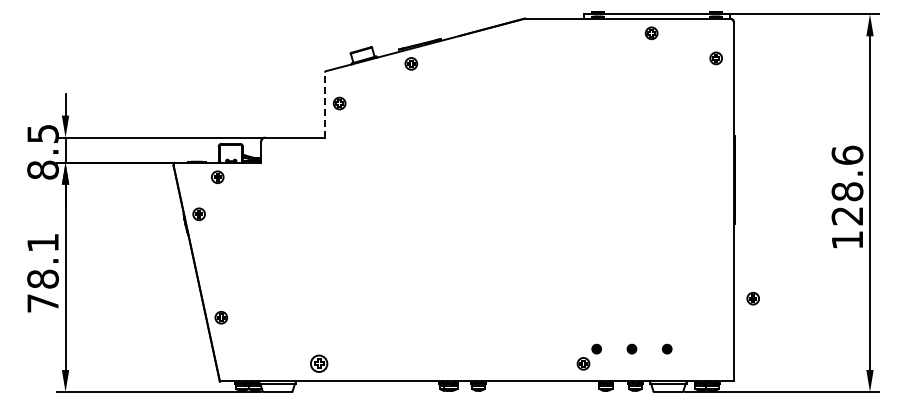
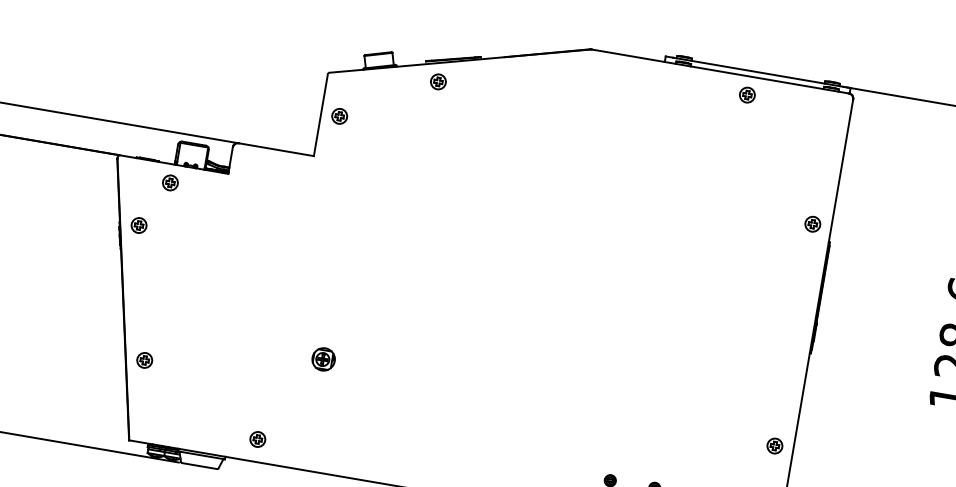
part: (715, 58) -> (811, 224), moved
line: (324, 105) -> (320, 115), dashed -> solid
part: (358, 292) -> (322, 358), added
part: (752, 298) -> (774, 445), moved
part: (318, 363) -> (257, 438), size x0.71

